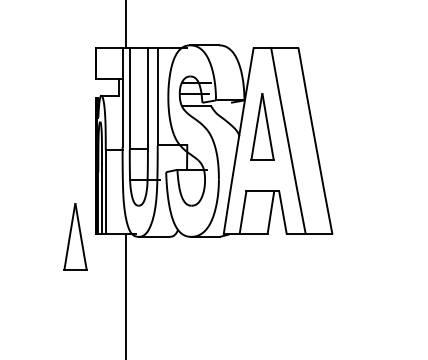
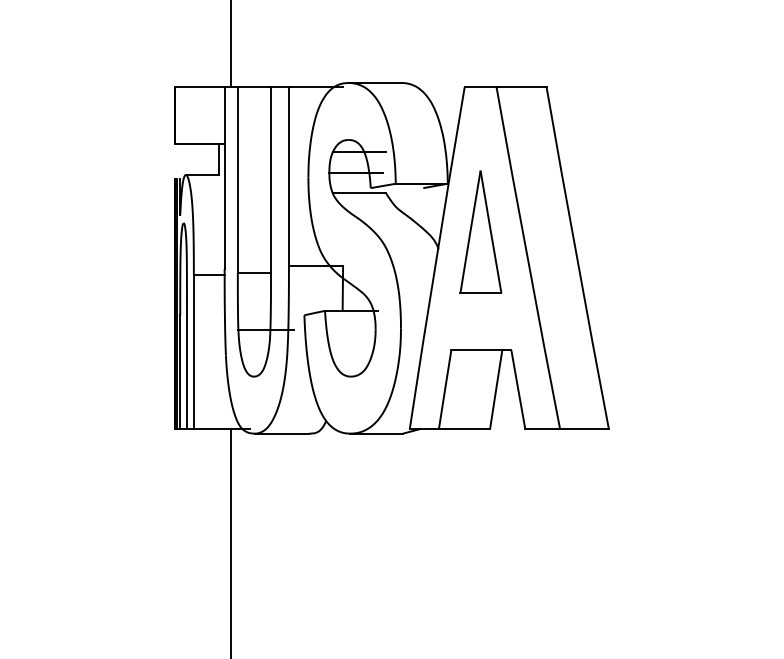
part: (75, 236) -> (138, 432), removed

